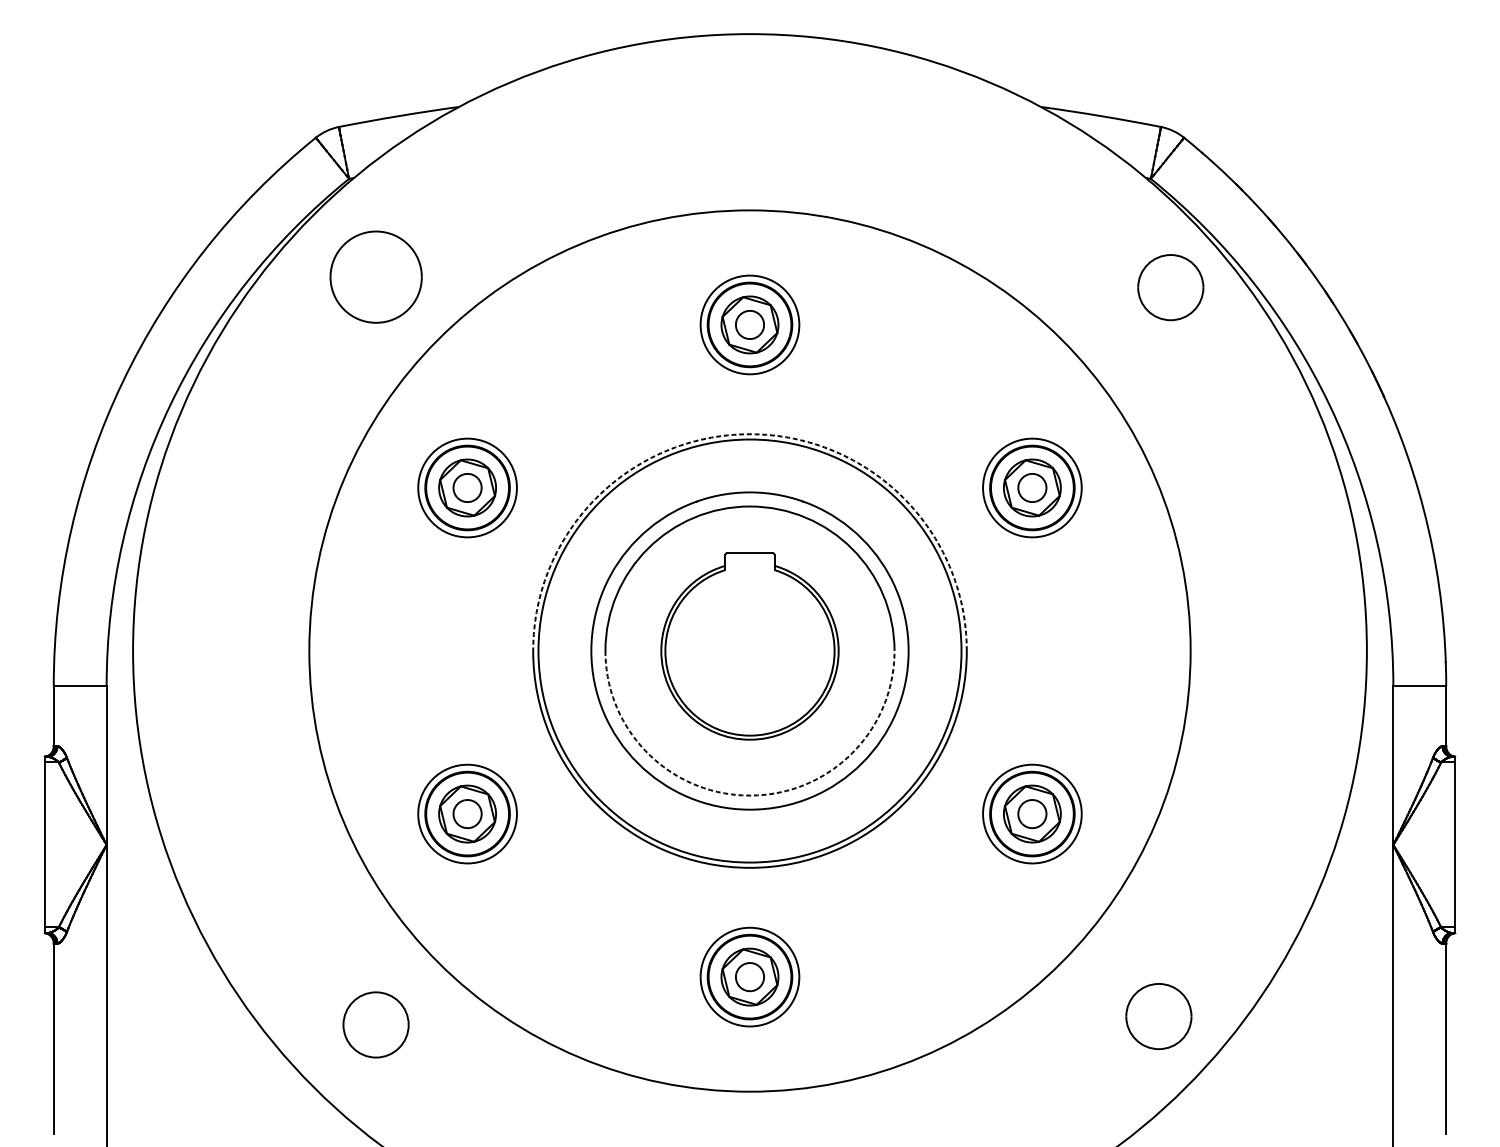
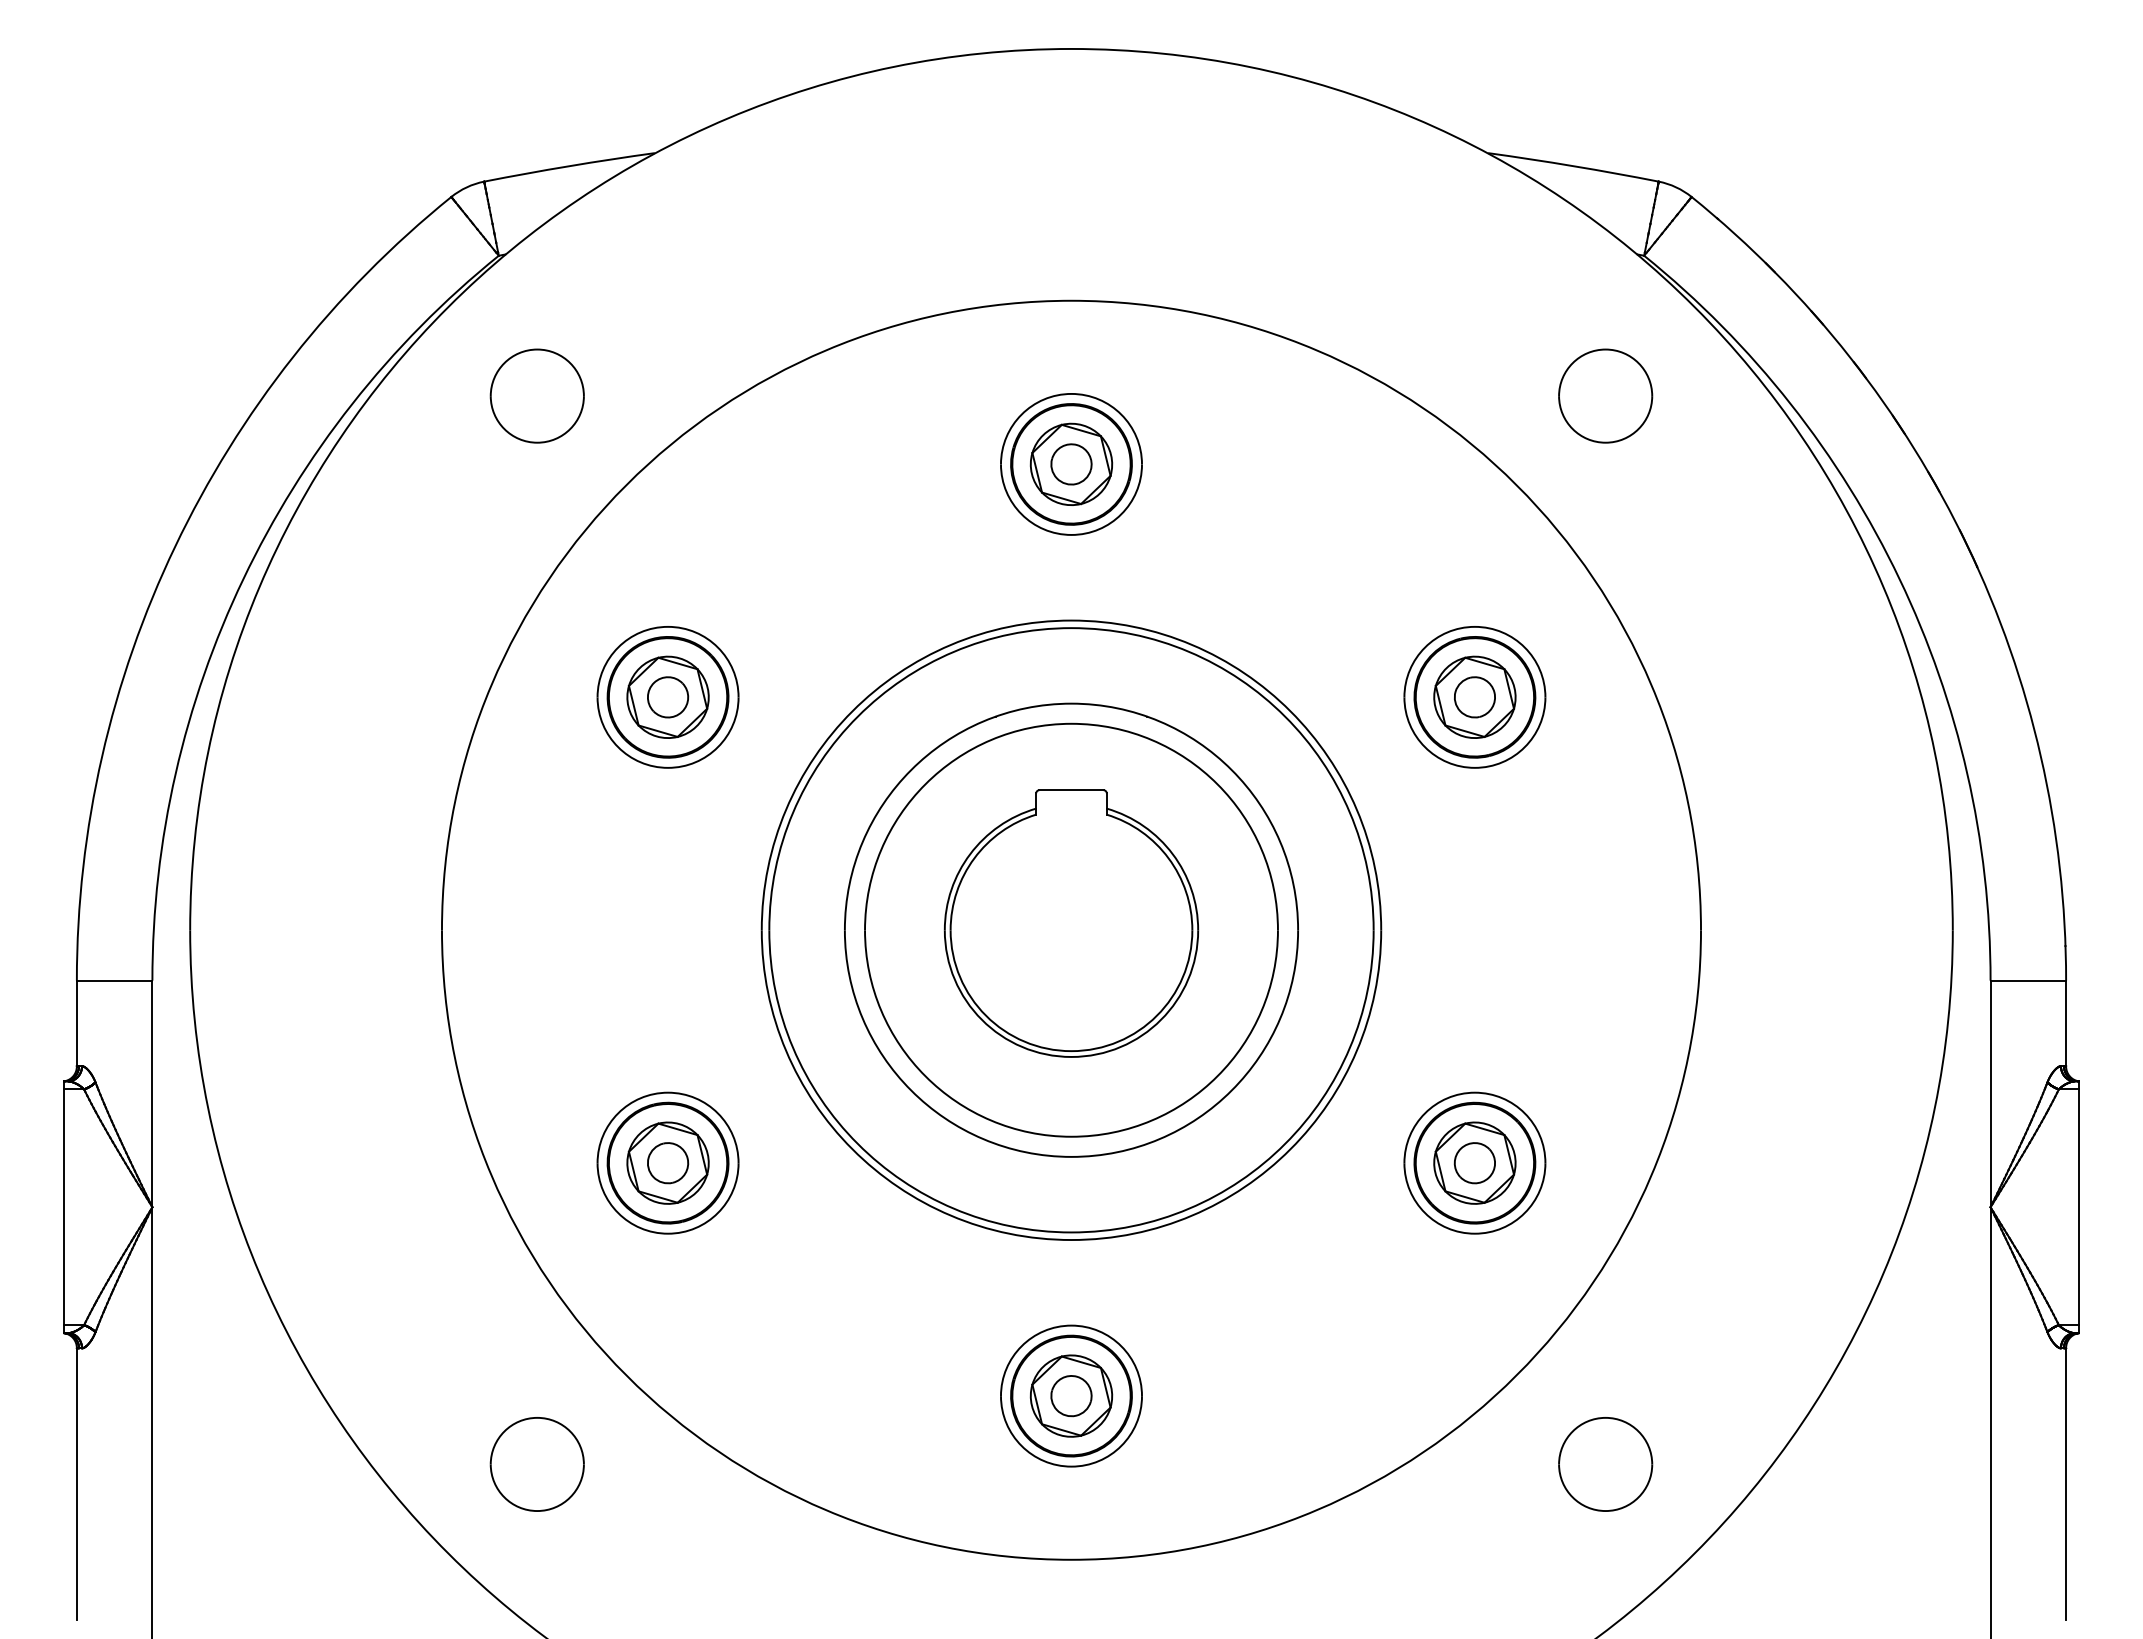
part: (375, 276) -> (536, 395), size x0.71
part: (1170, 287) -> (1605, 395), moved
arc: (750, 434) -> (1071, 620), dashed -> solid
arc: (750, 795) -> (1071, 1136), dashed -> solid
part: (1158, 1016) -> (1605, 1464), moved

